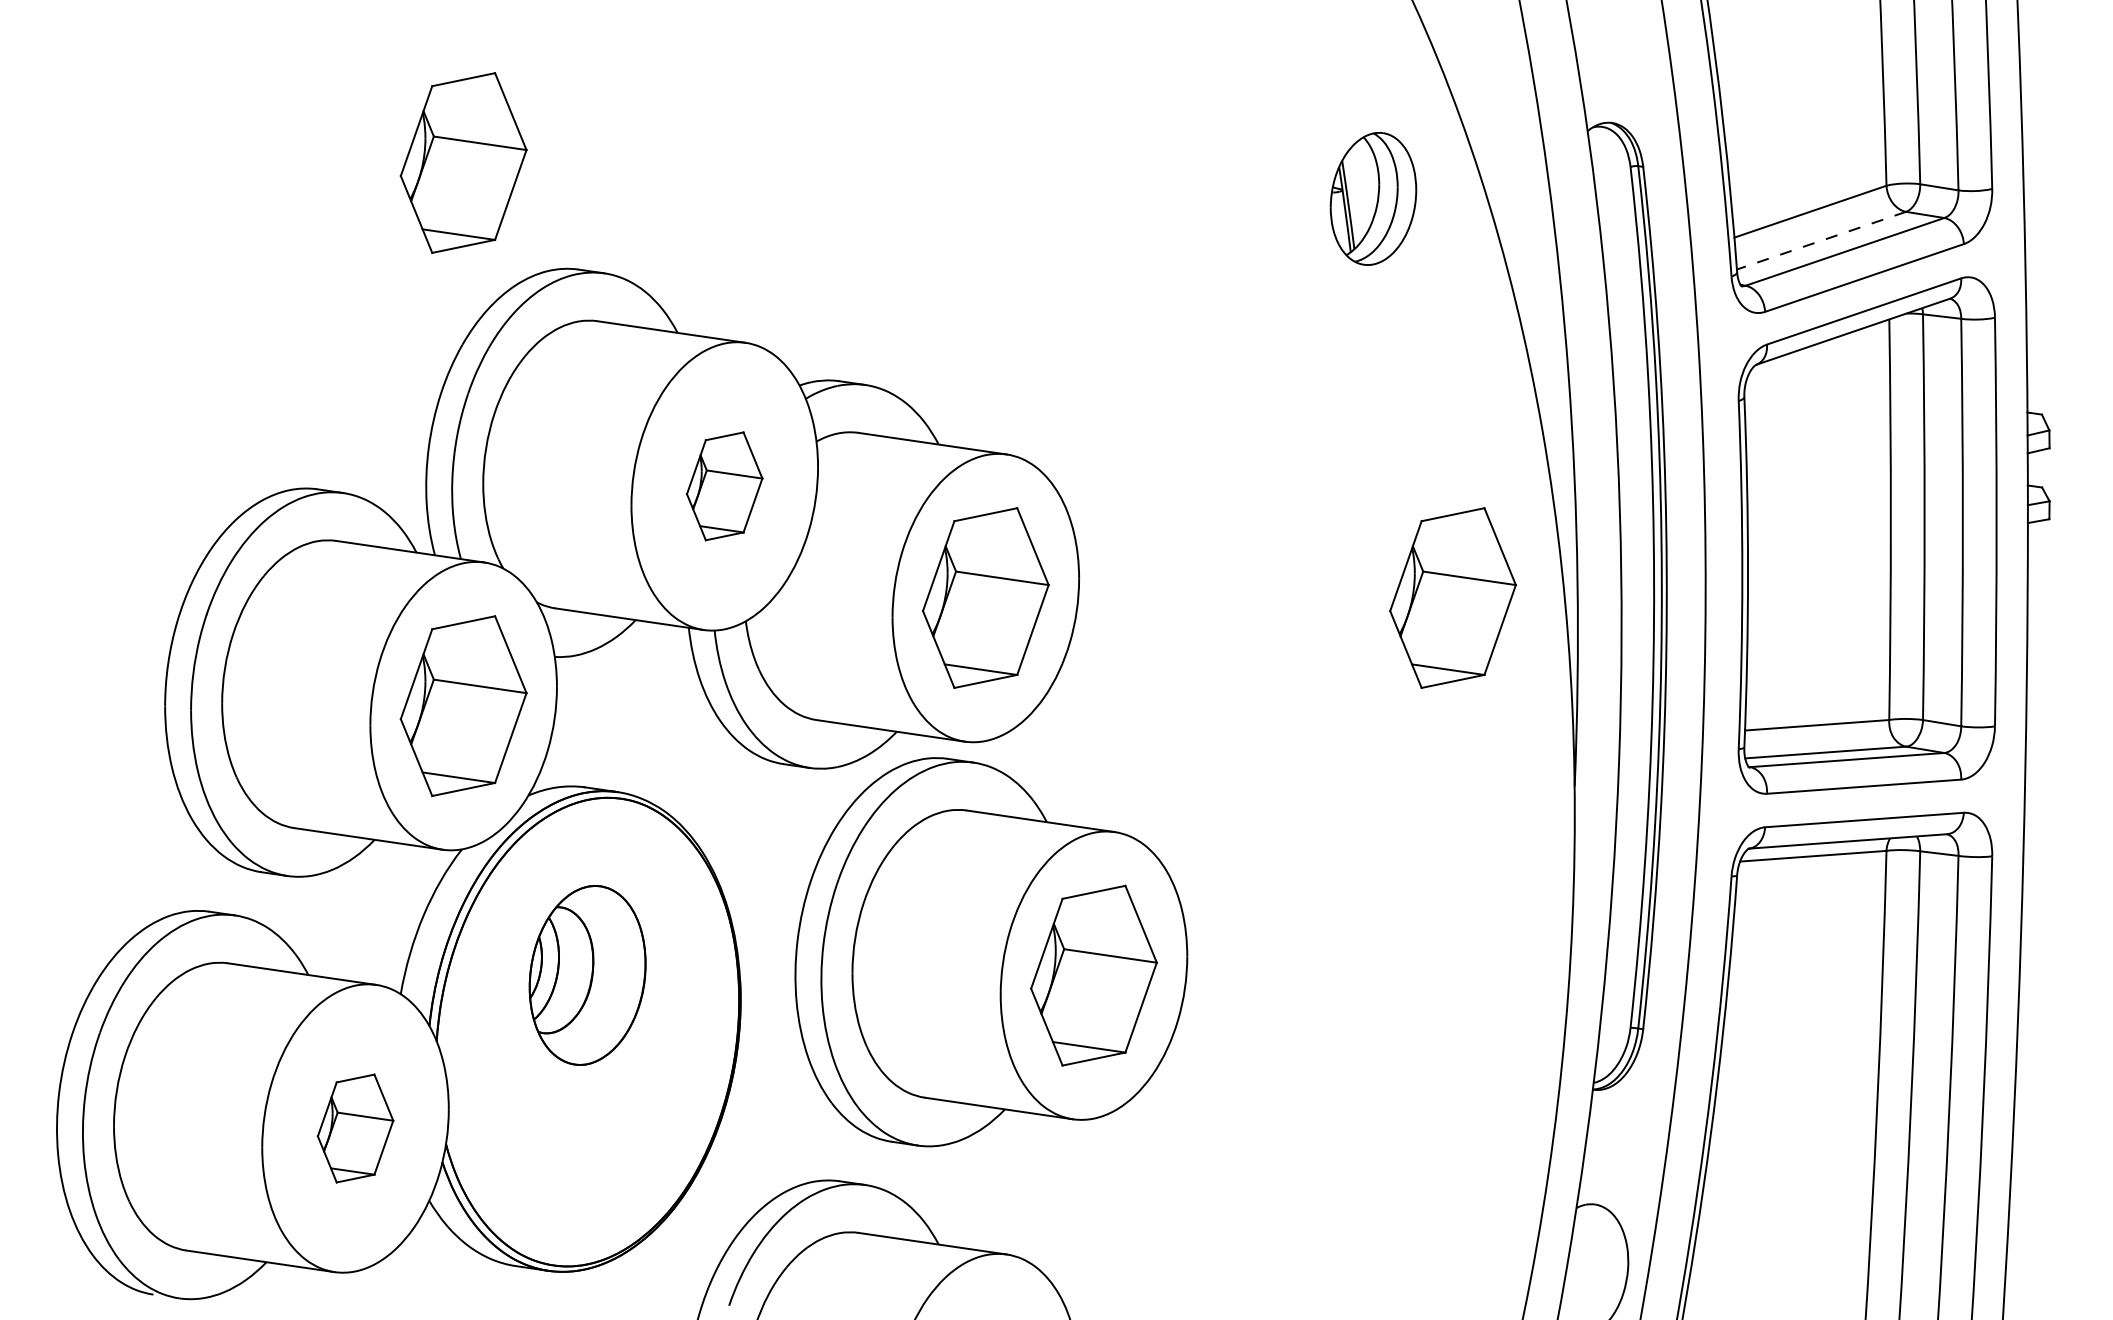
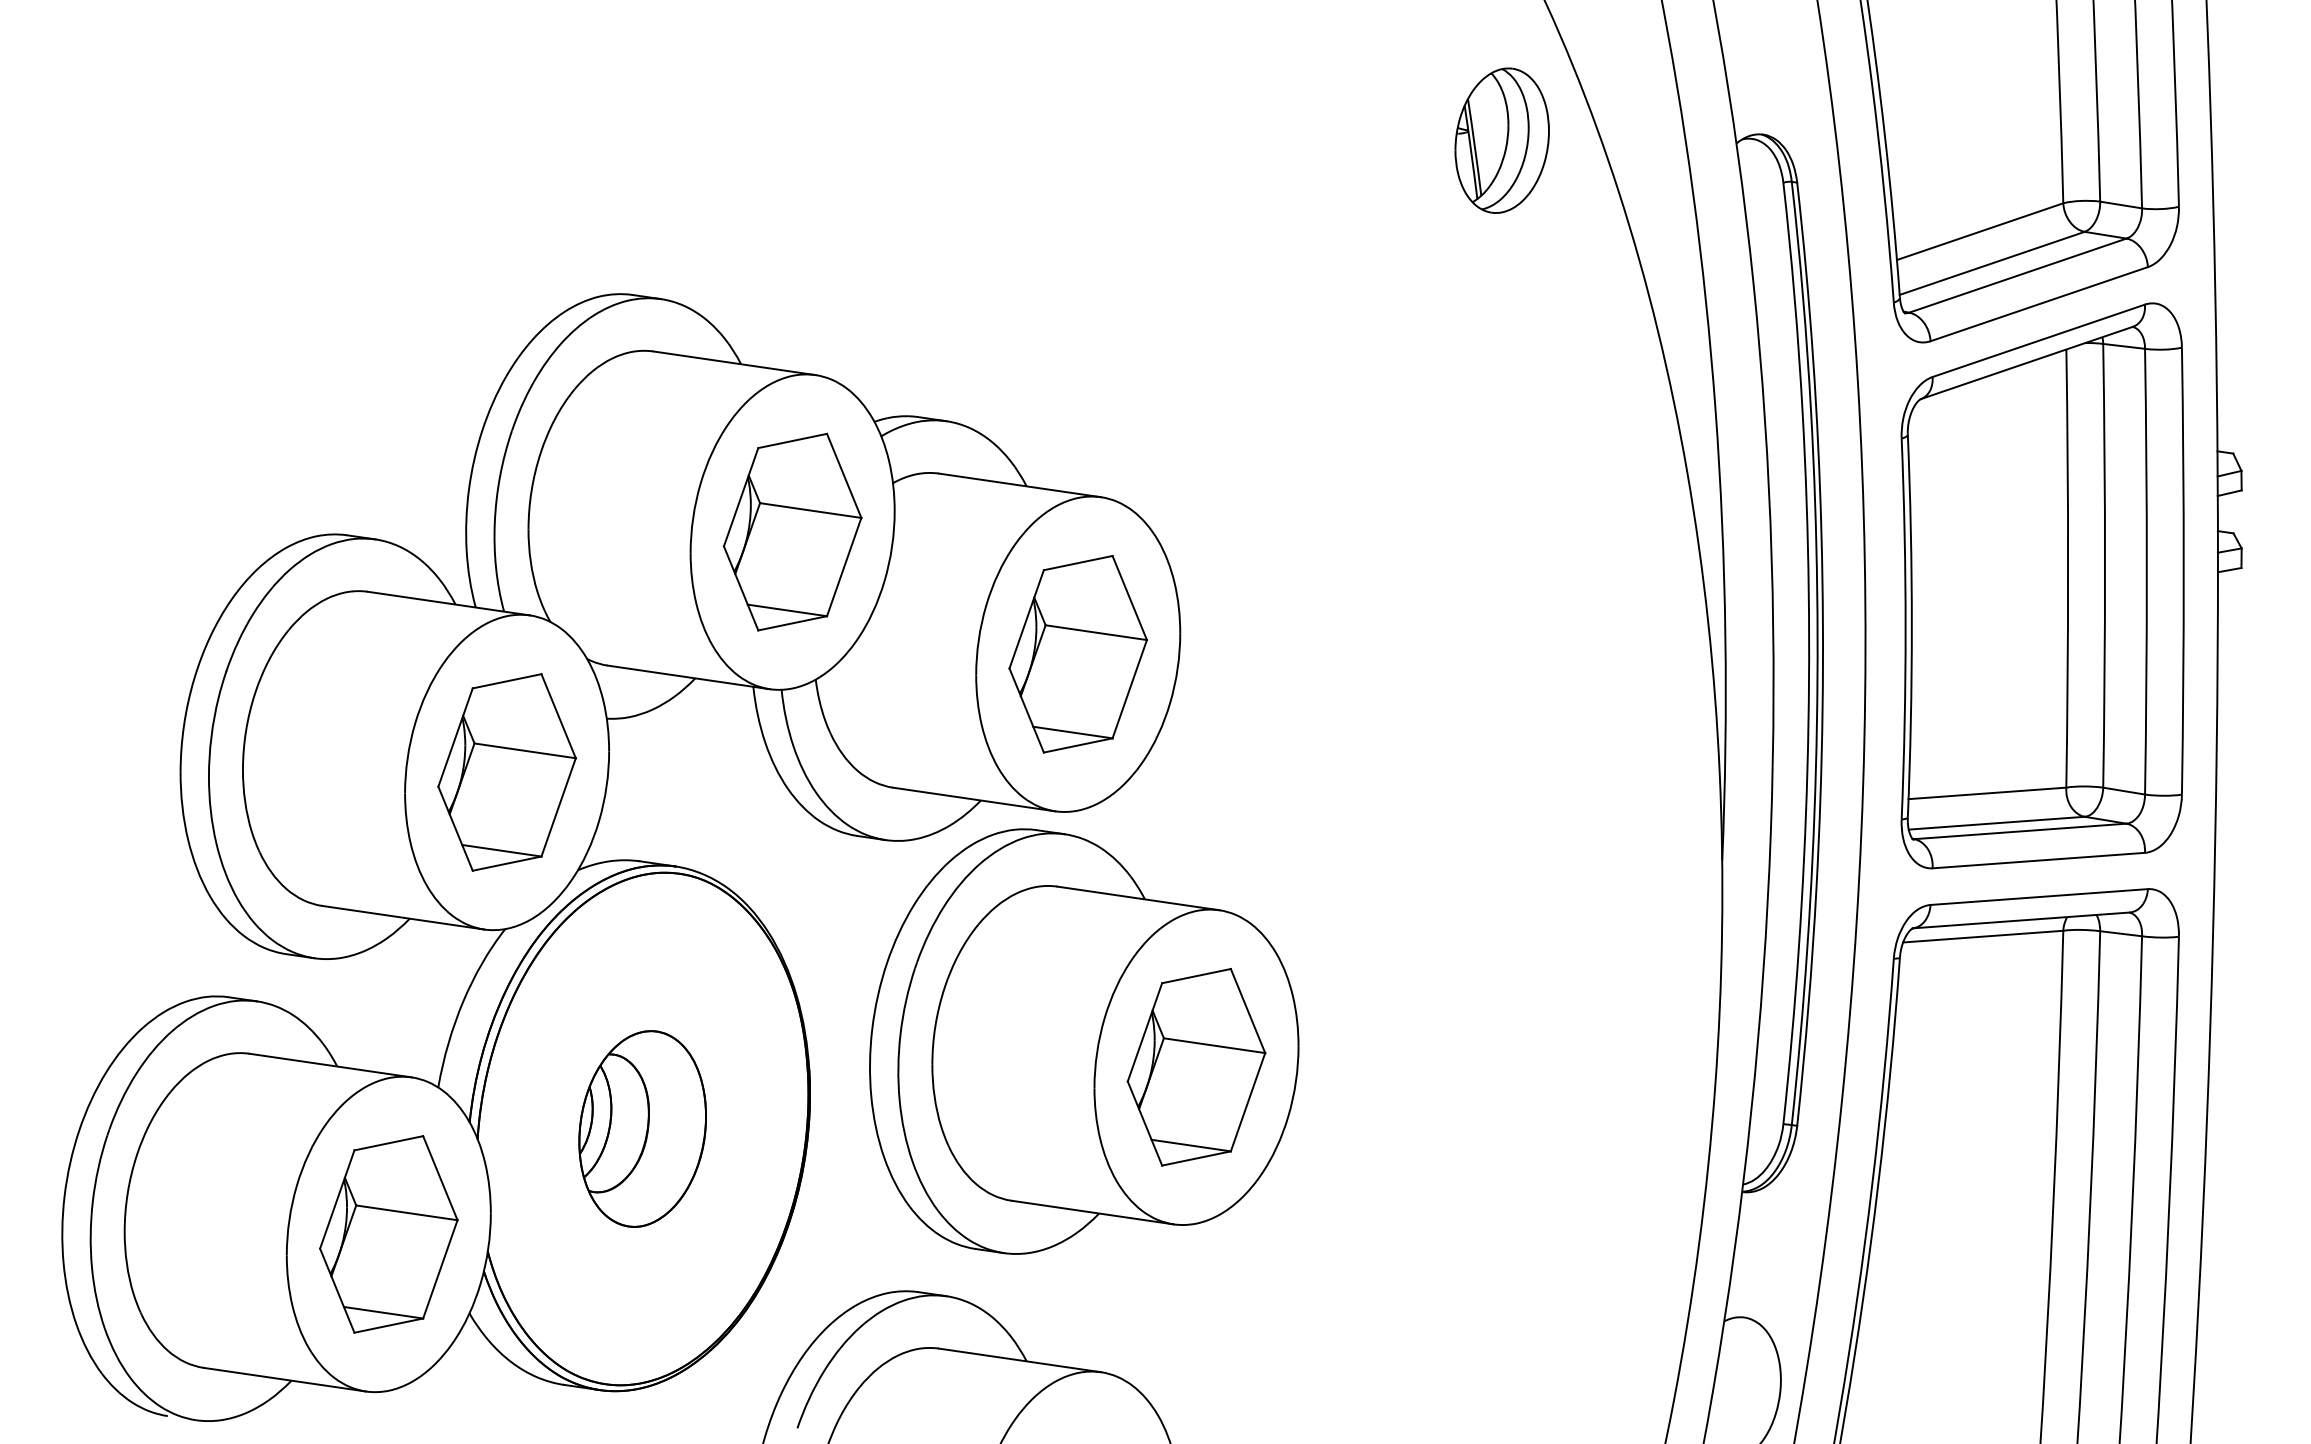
part: (463, 163) -> (506, 178), removed
part: (1372, 198) -> (1501, 140), moved
line: (1821, 240) -> (1992, 263), dashed -> solid
part: (724, 485) -> (792, 531), size x1.67
part: (1452, 598) -> (1588, 654), removed
part: (587, 974) -> (642, 1128), moved
part: (355, 1128) -> (388, 1234), size x1.67

